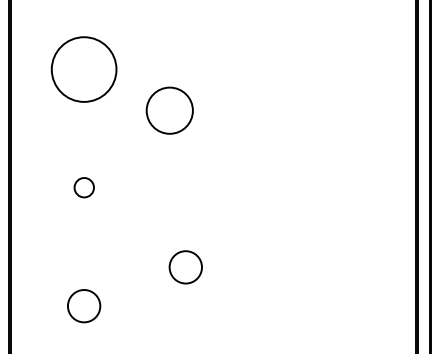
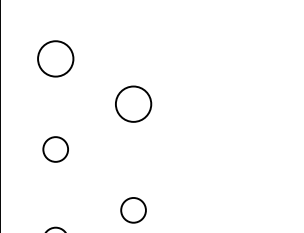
circle: (84, 69) -> (56, 58), size x0.71
circle: (169, 110) -> (133, 104), moved
circle: (84, 187) -> (56, 149), size x1.67

